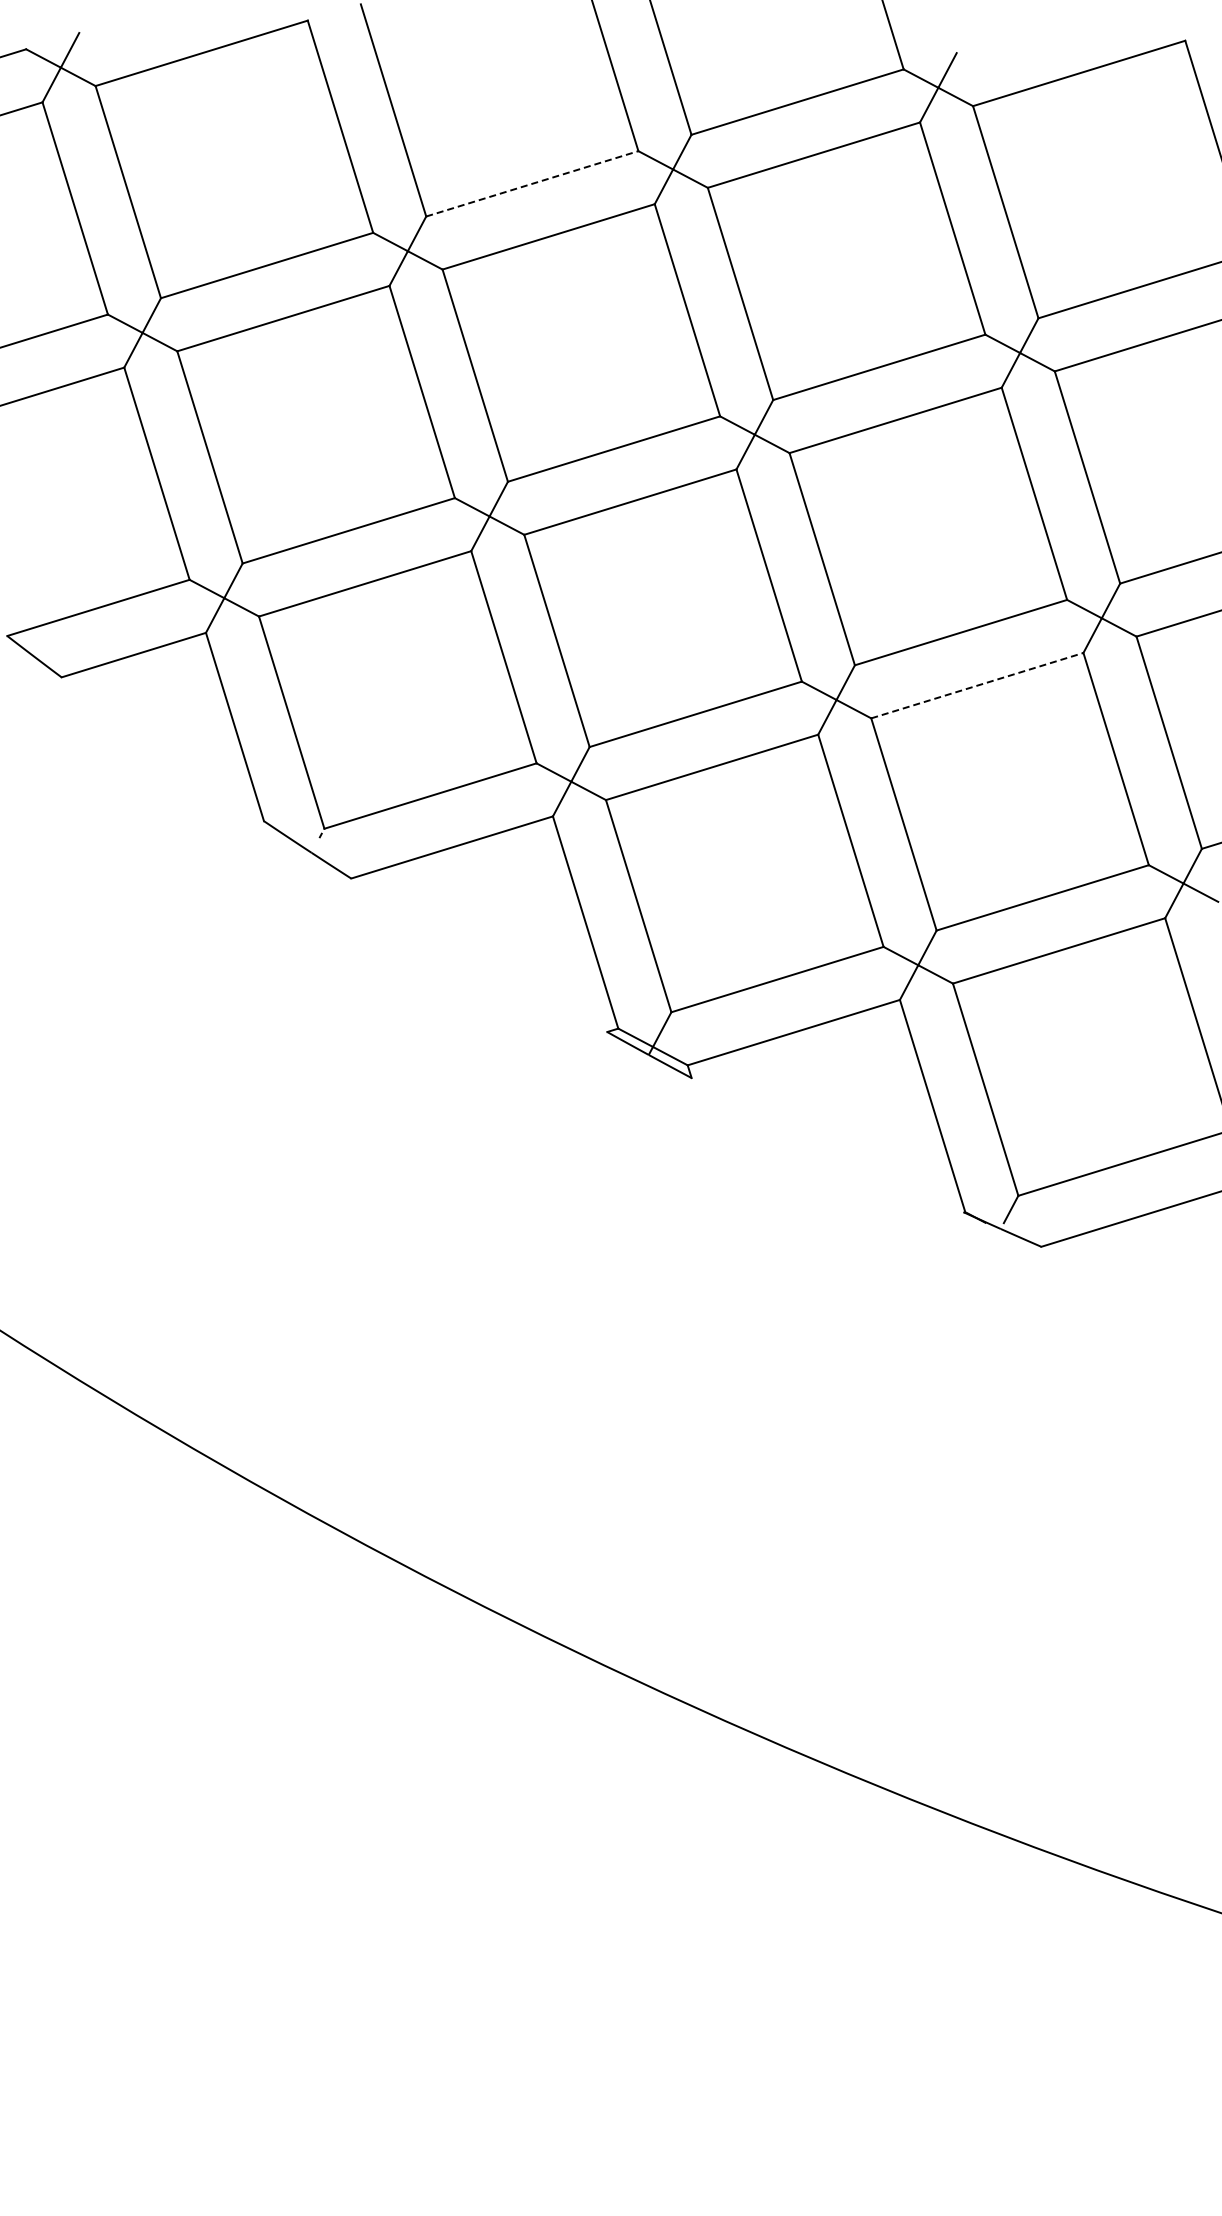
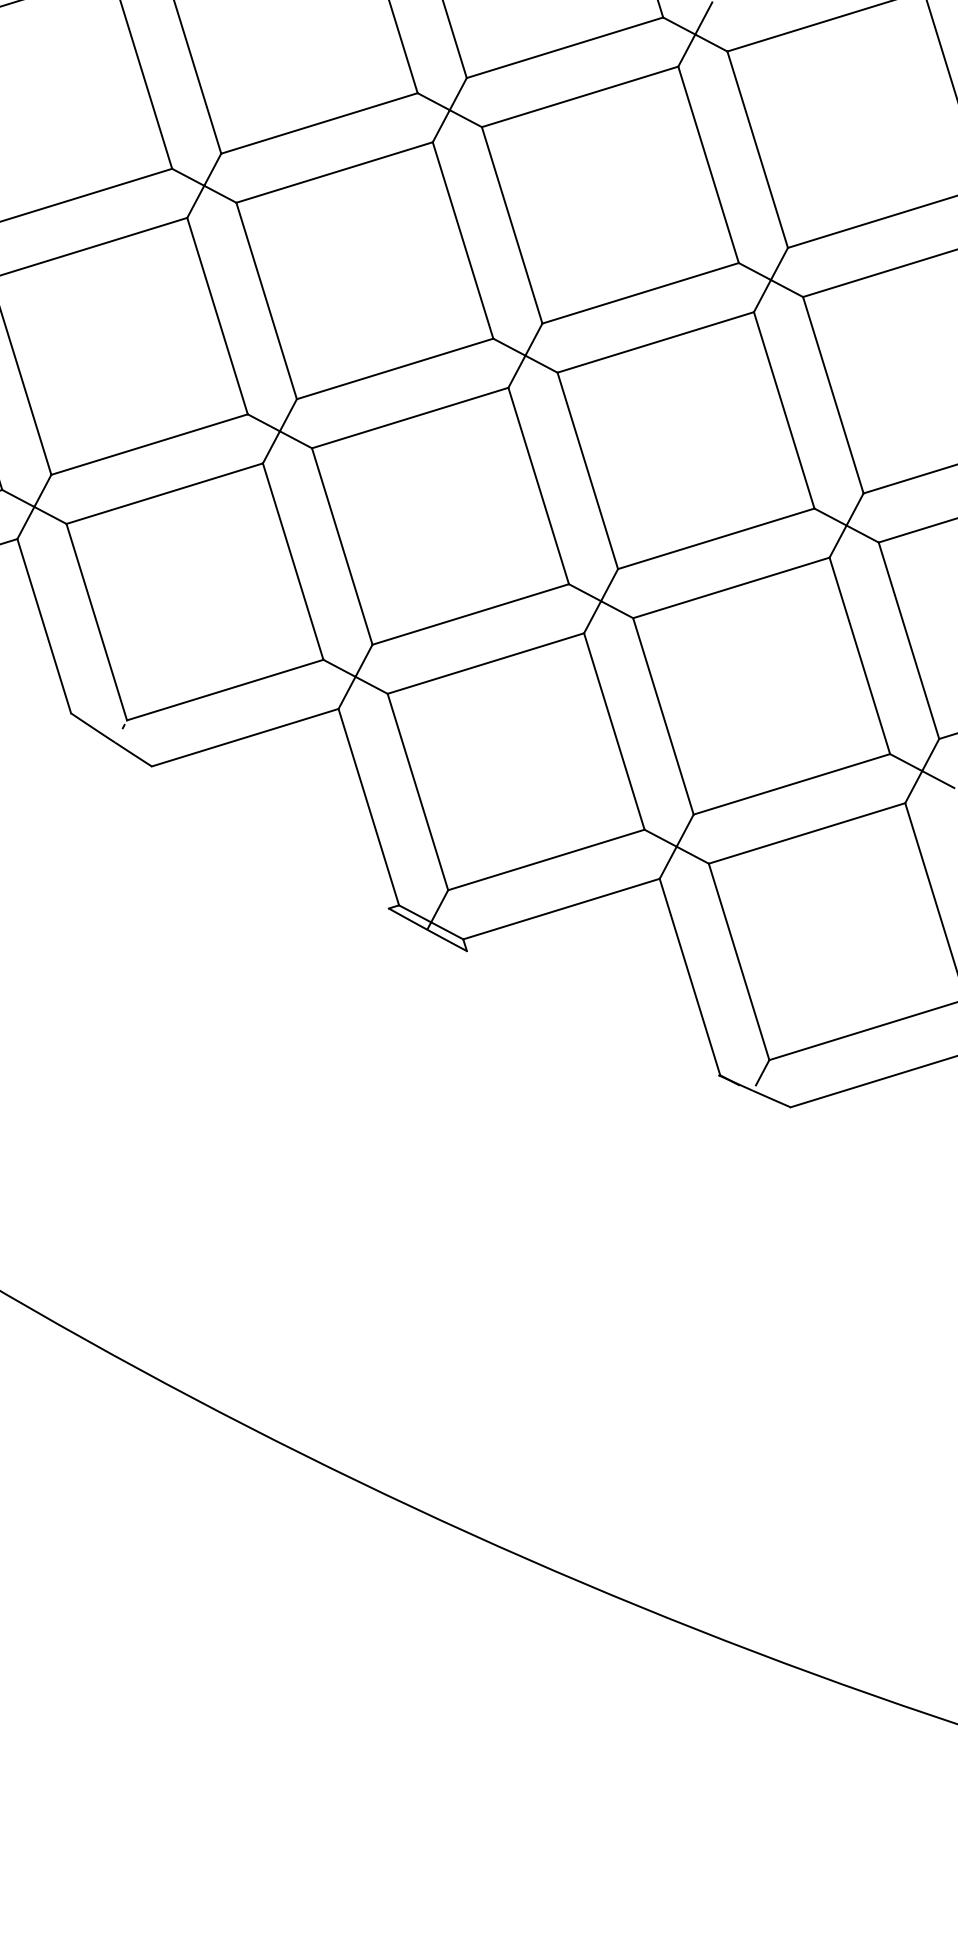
line: (532, 183) -> (319, 123), dashed -> solid
line: (977, 685) -> (731, 587), dashed -> solid

